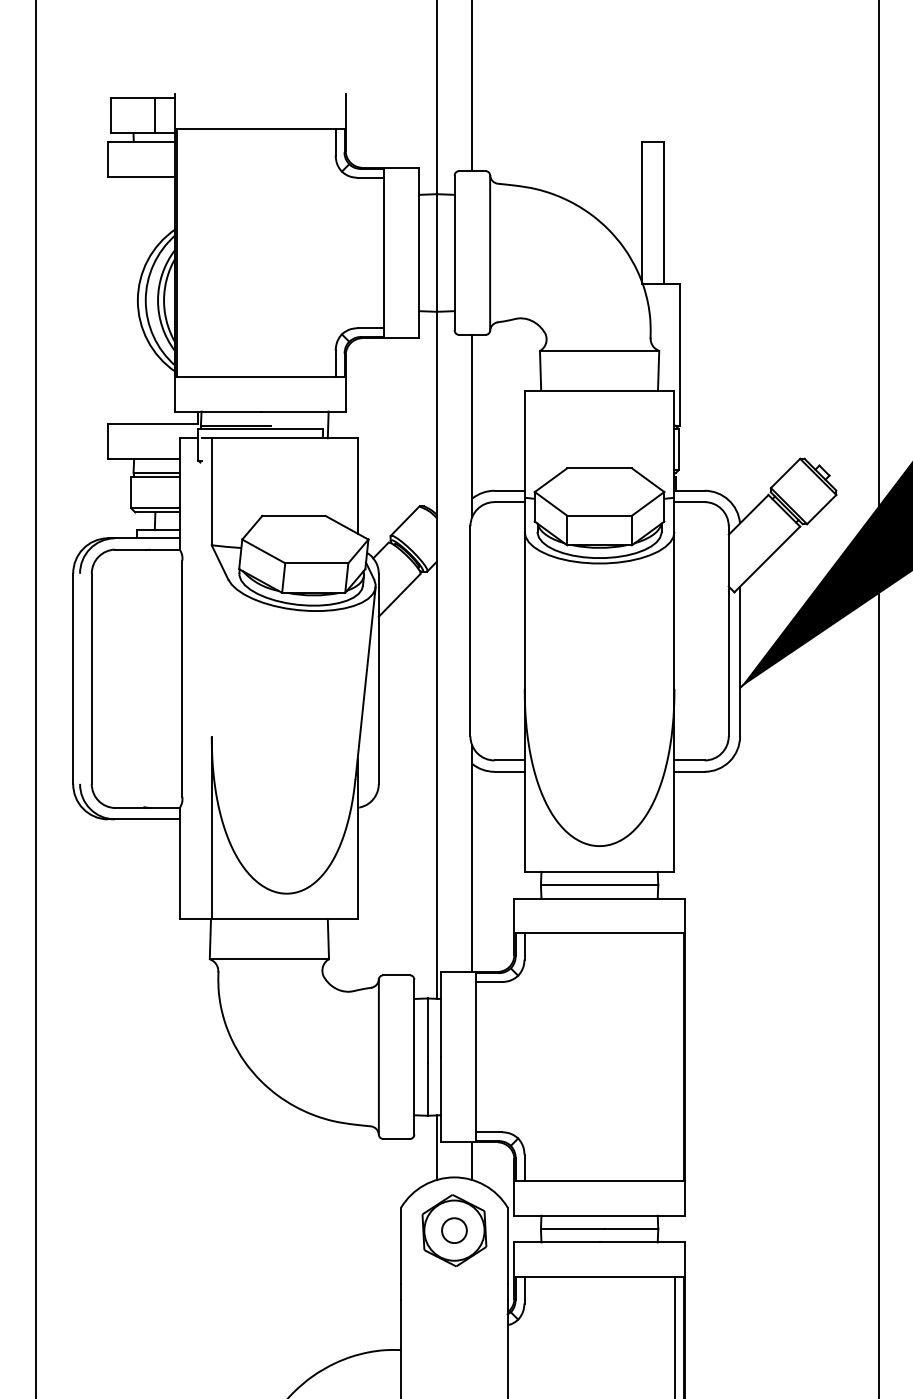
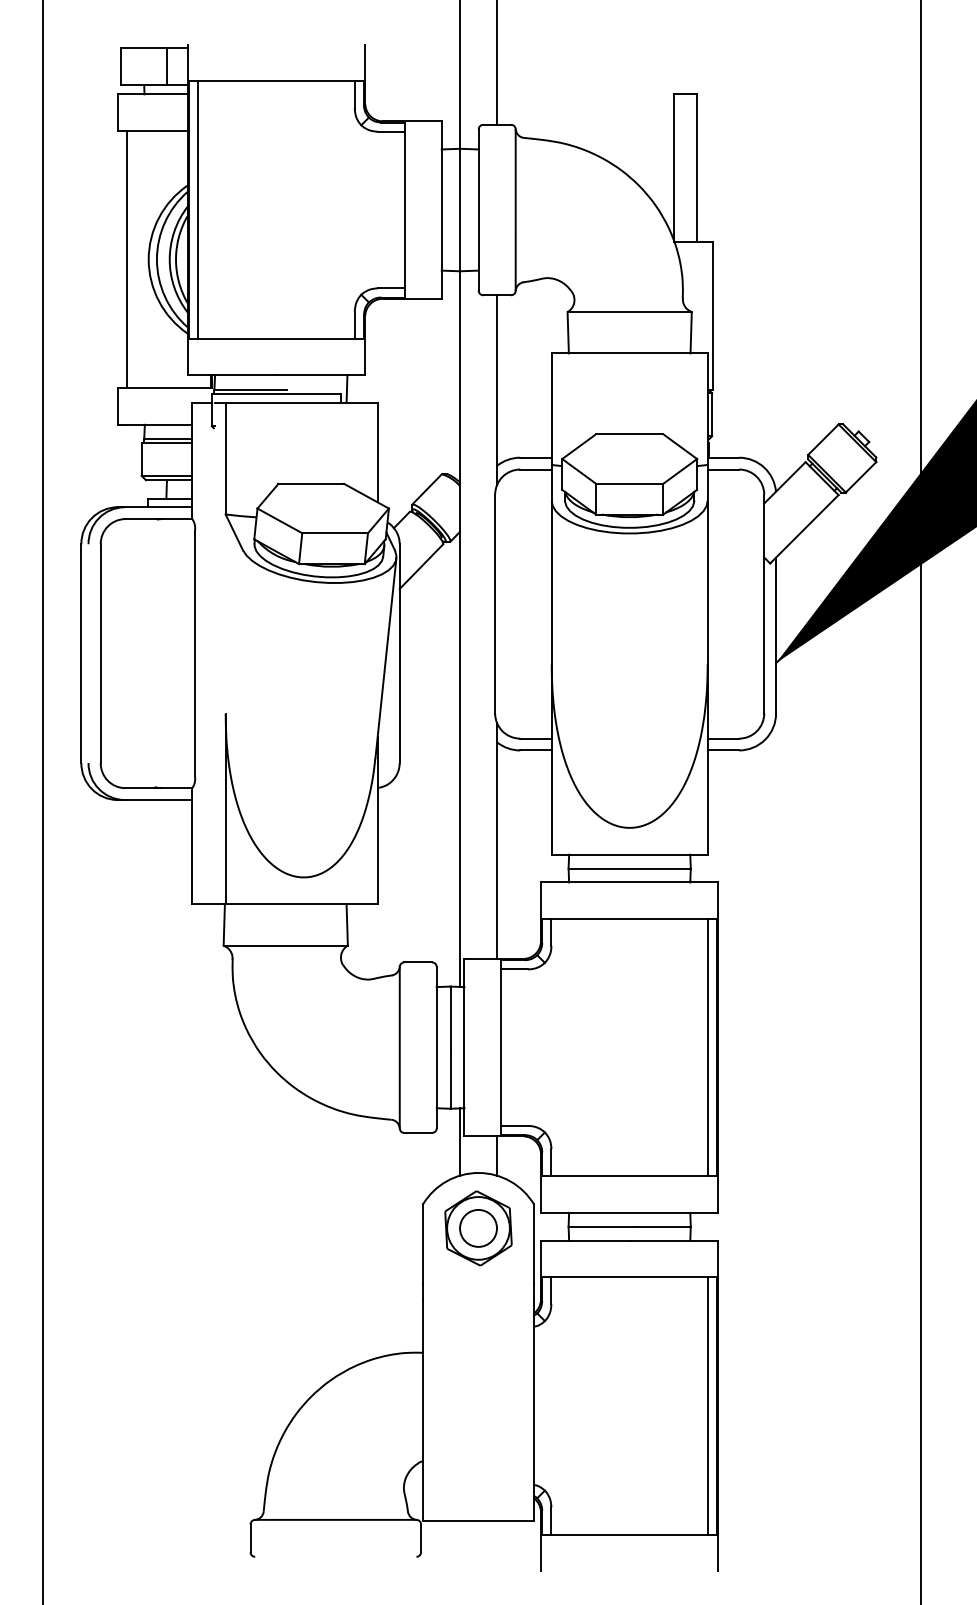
line: (185, 252) -> (198, 209), added
line: (116, 300) -> (126, 259), added
line: (674, 1056) -> (707, 1047), added
circle: (454, 1229) -> (478, 1227), size x1.43

